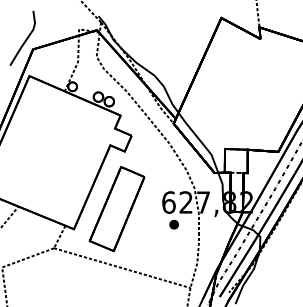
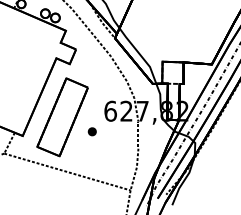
part: (173, 224) -> (91, 131), moved

